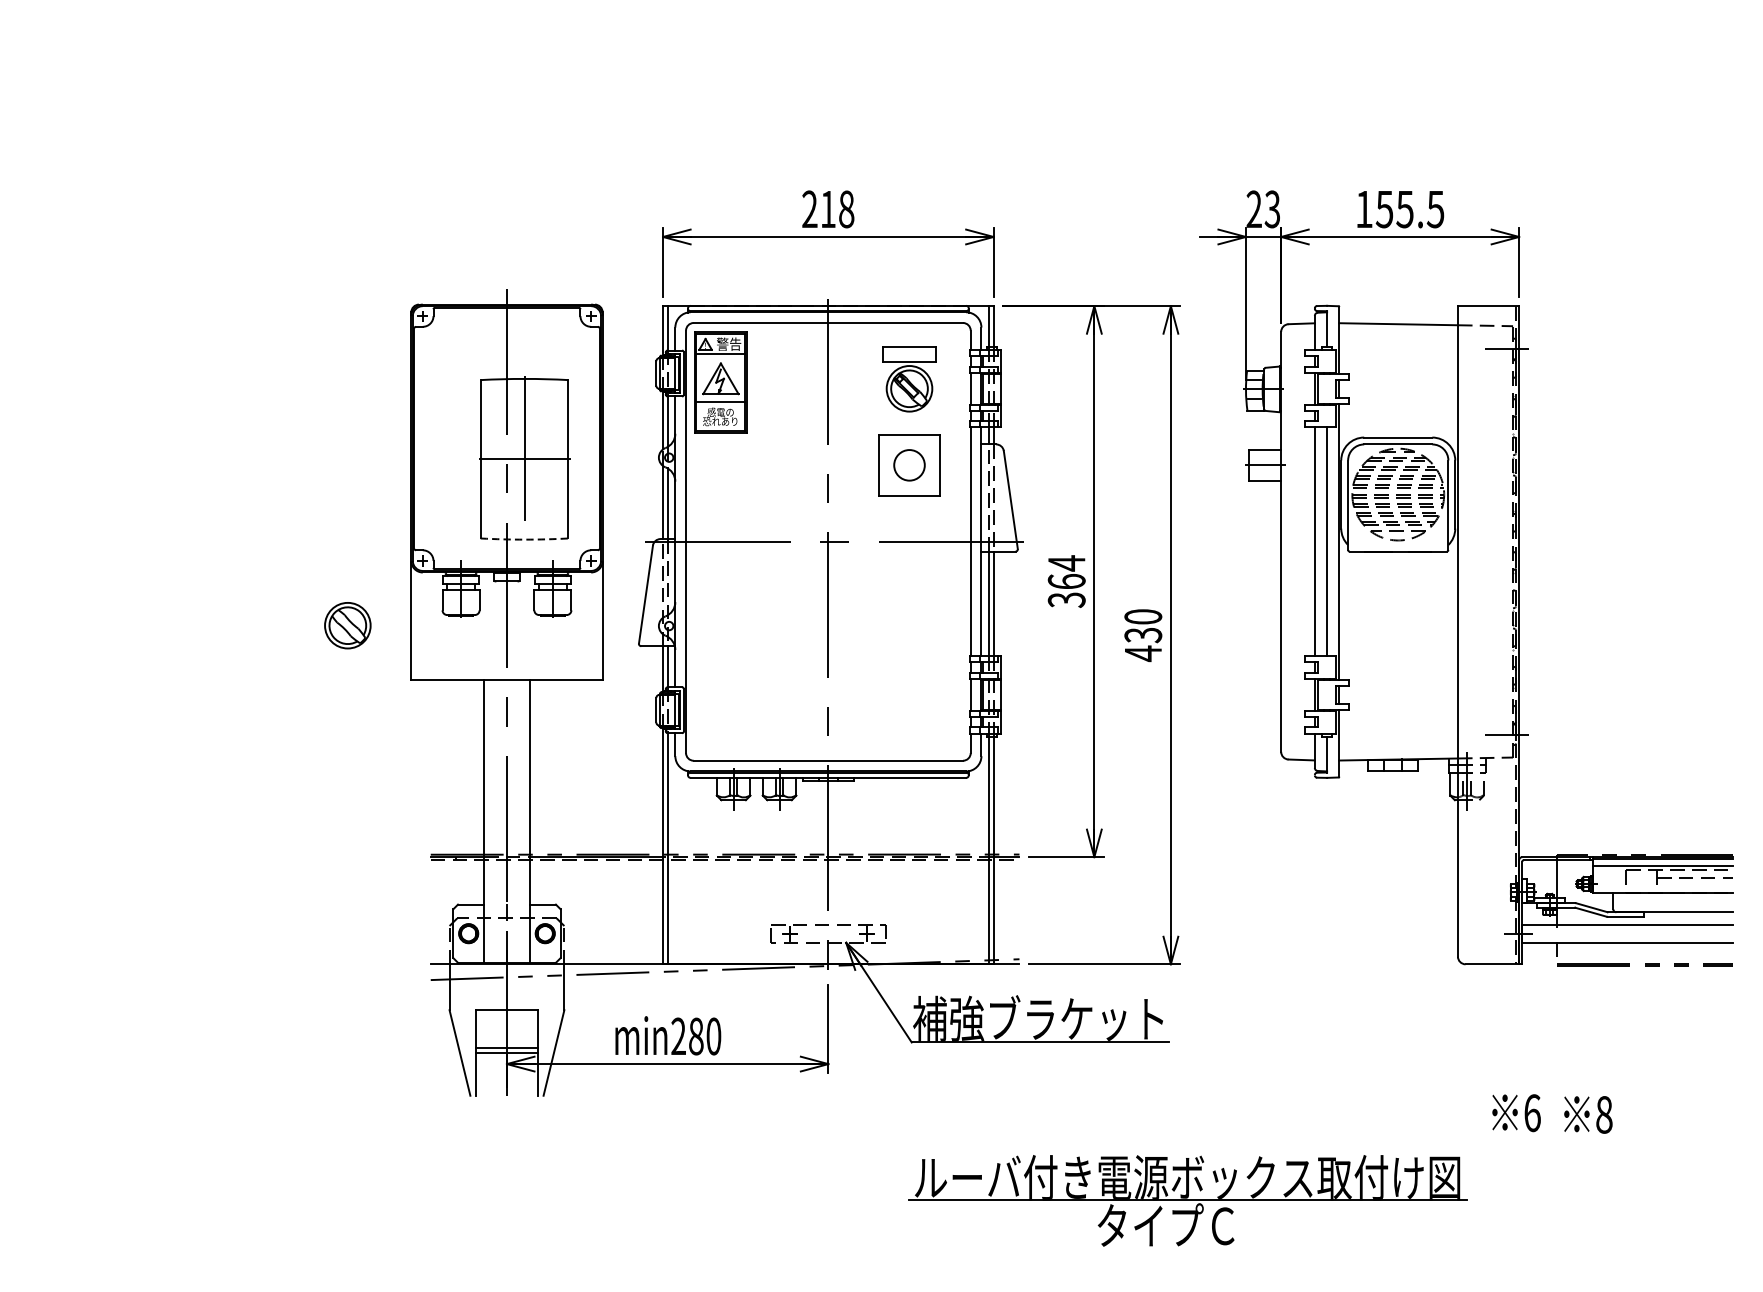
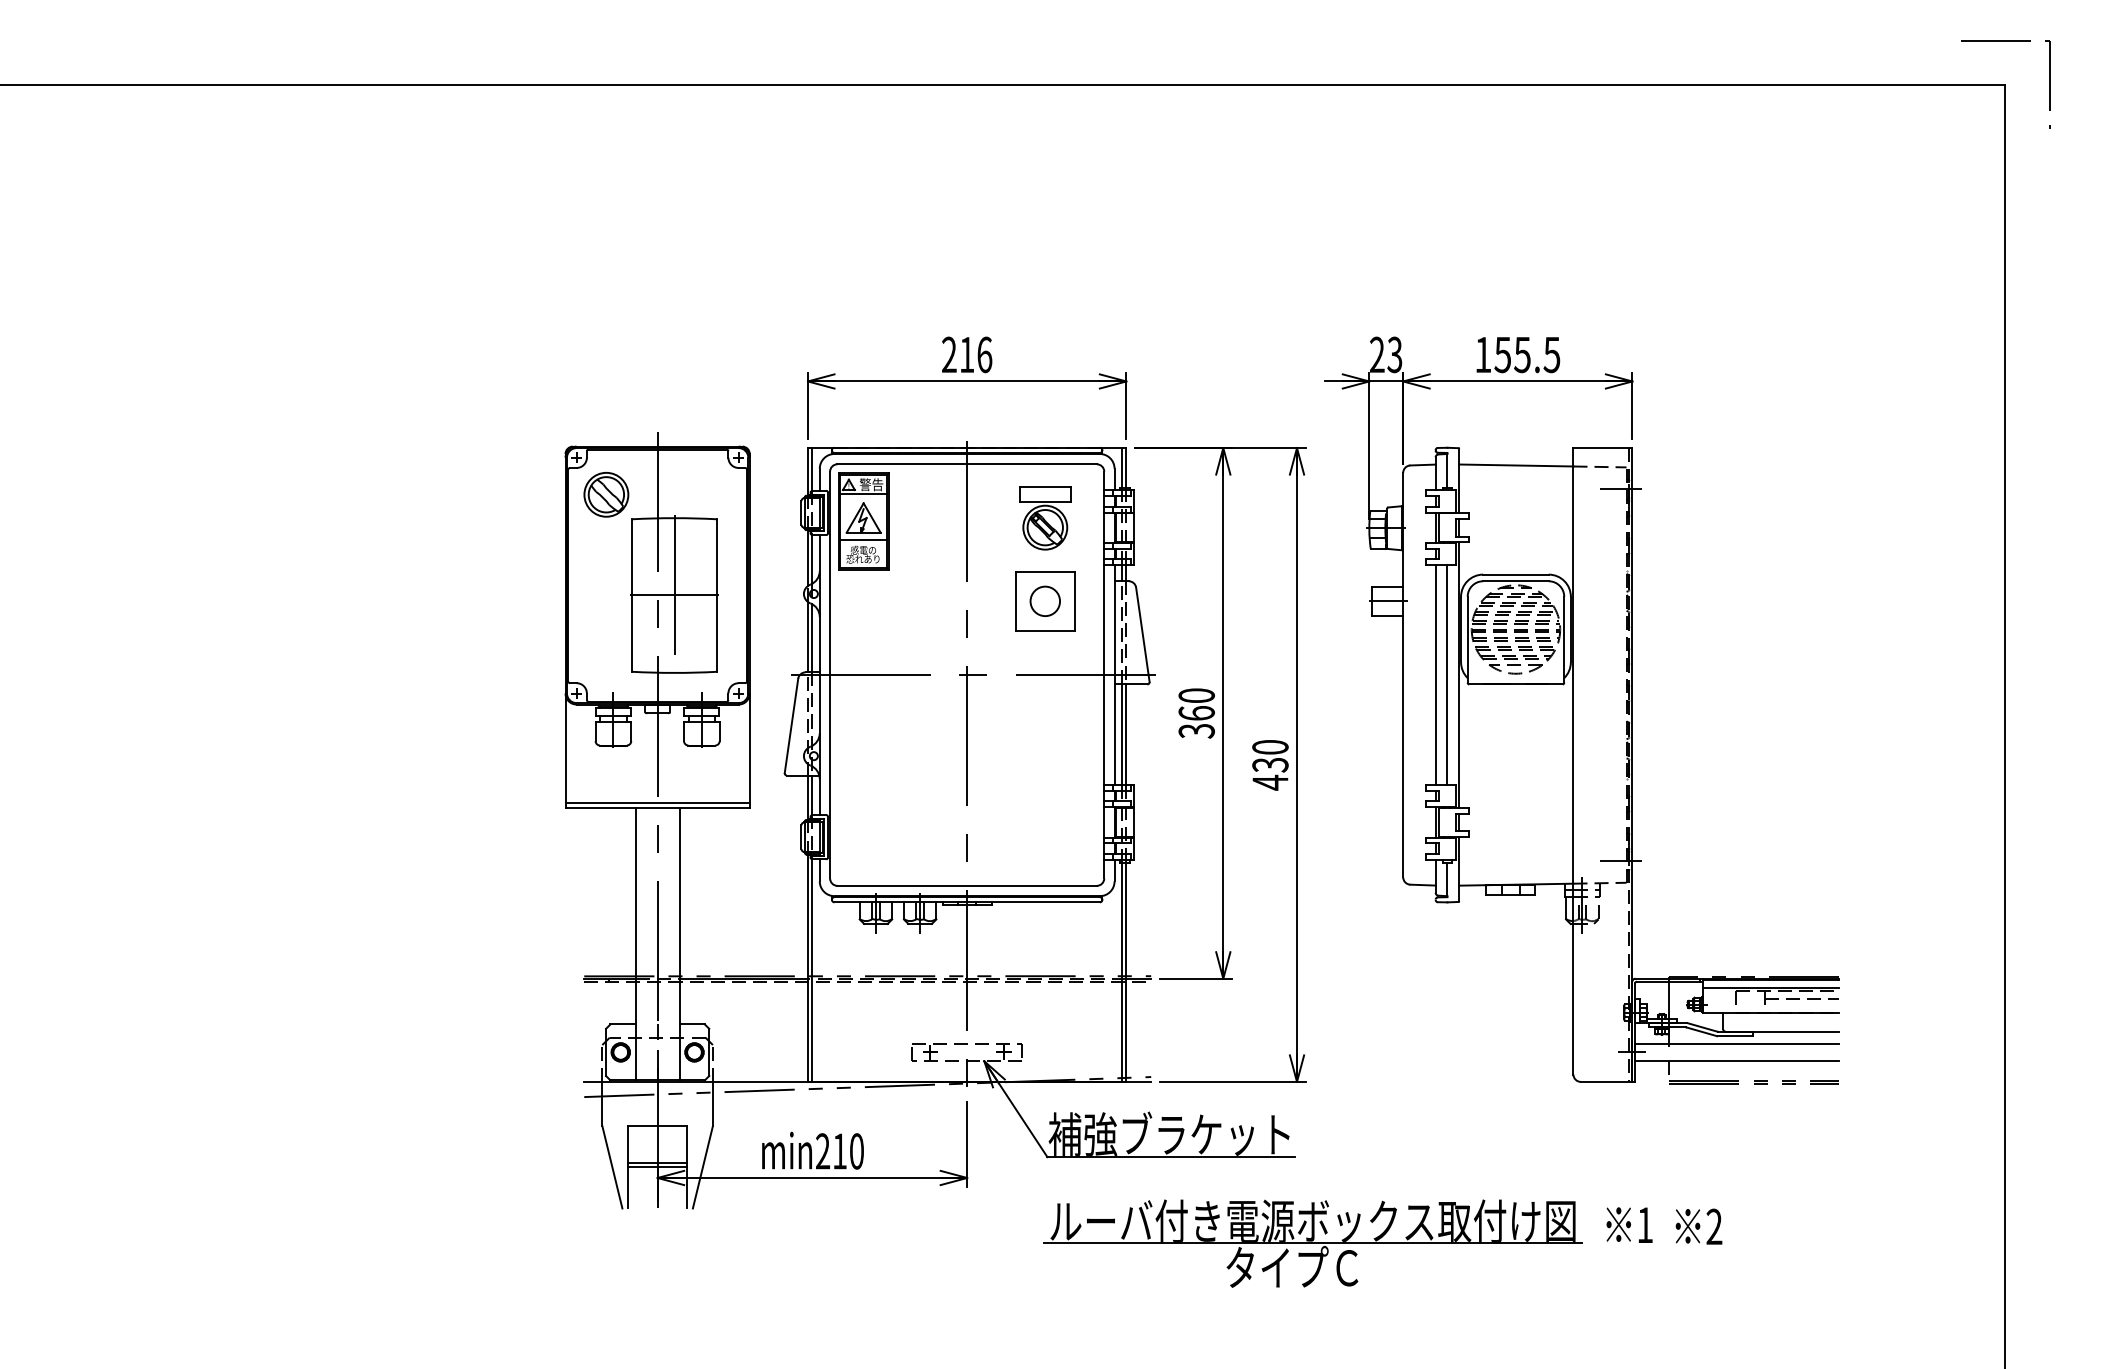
text: (846, 208) -> (984, 354), 218 -> 216
arc: (524, 539) -> (674, 672), dashed -> solid
text: (1066, 563) -> (1196, 695), 364 -> 360
part: (347, 625) -> (606, 494), moved
line: (506, 675) -> (657, 803), added
text: (696, 1036) -> (840, 1151), min280 -> min210
text: (1532, 1113) -> (1645, 1225), 6 -> 1
text: (1604, 1114) -> (1714, 1226), 8 -> 2
part: (1186, 1200) -> (1312, 1243), moved

